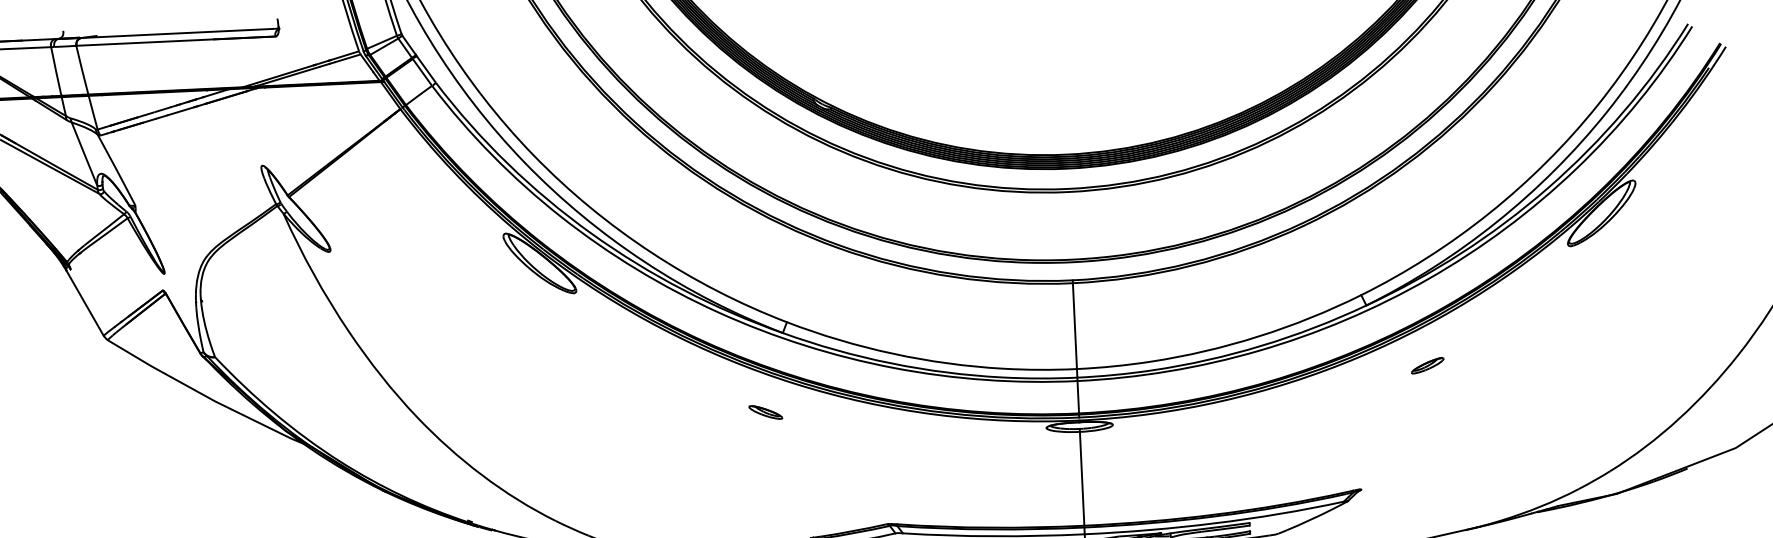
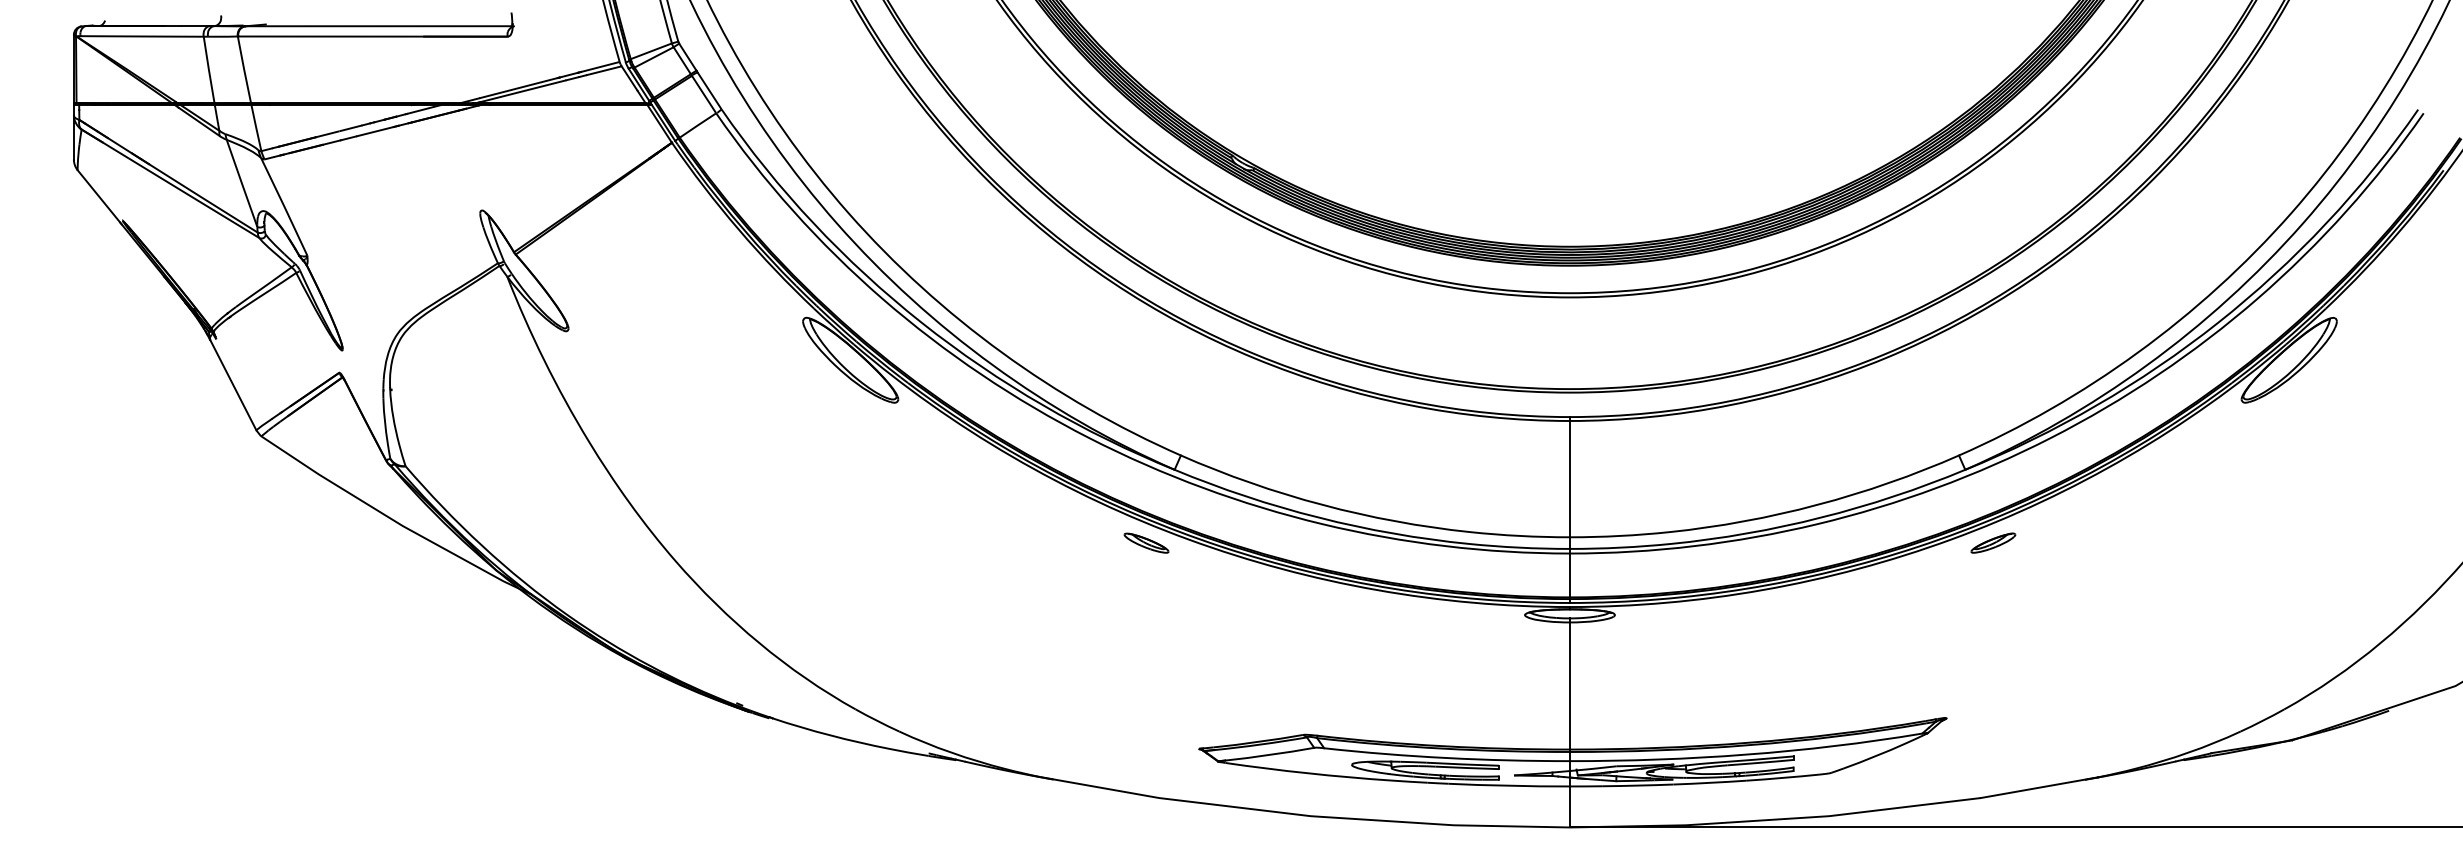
part: (1427, 365) -> (1993, 542), moved
part: (765, 412) -> (1146, 542), moved

